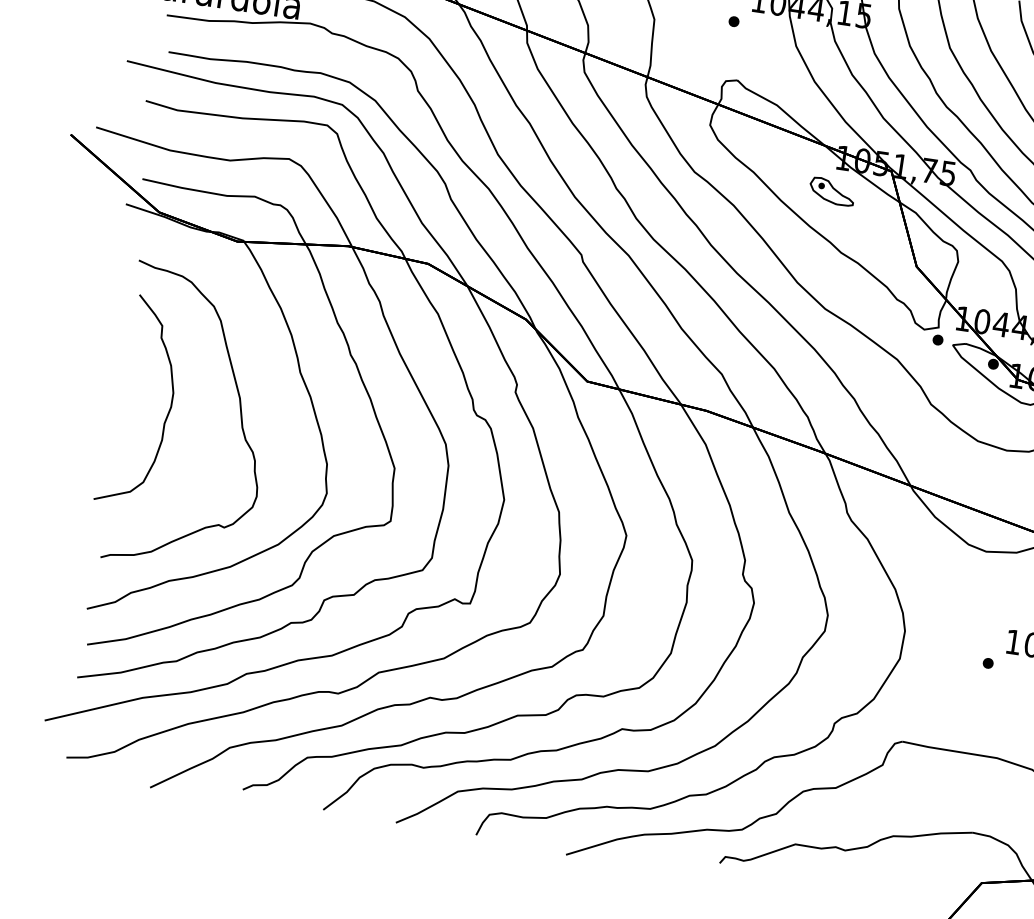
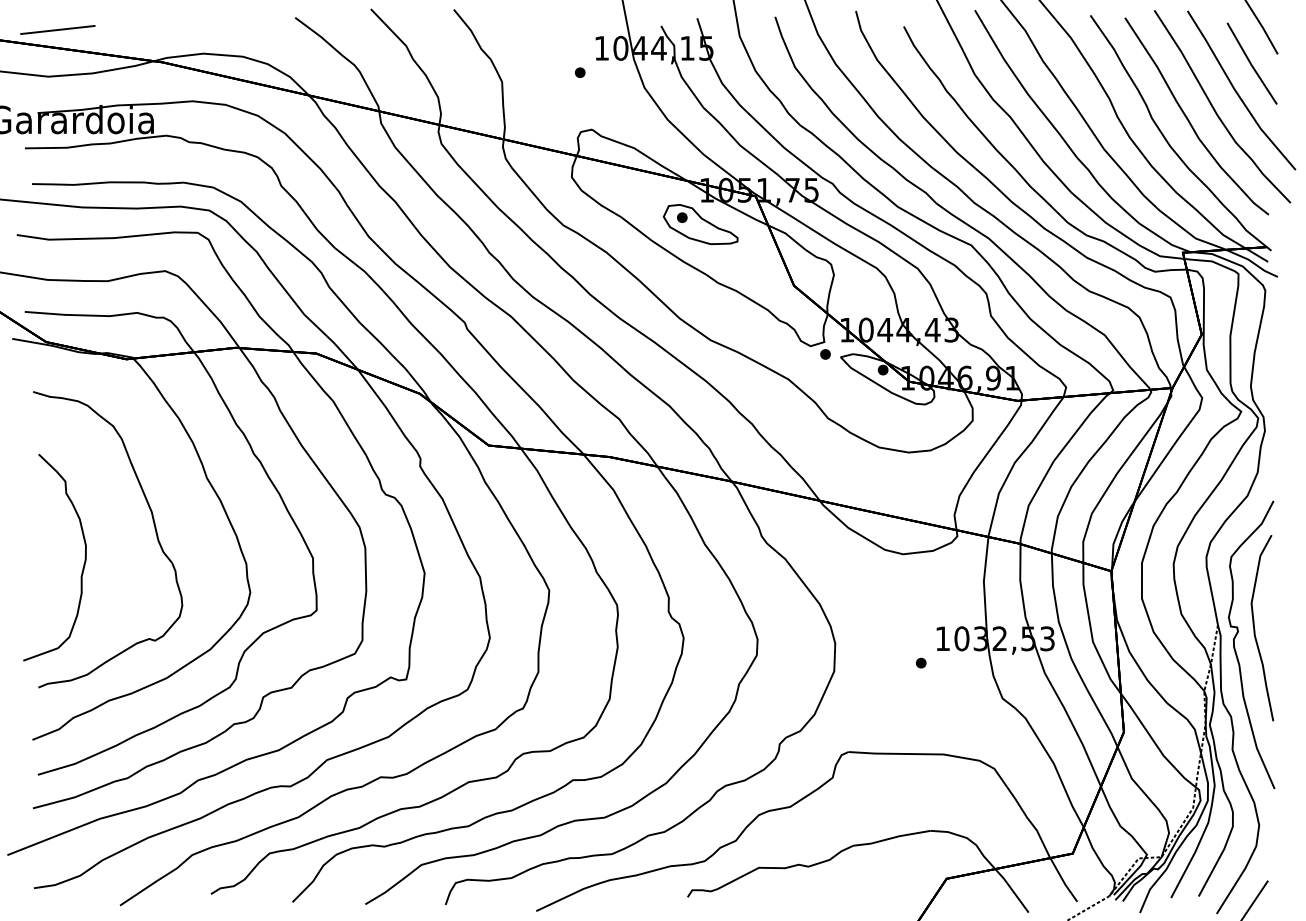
part: (832, 191) -> (700, 224), size x1.67
curve: (168, 410) -> (83, 563), moved

